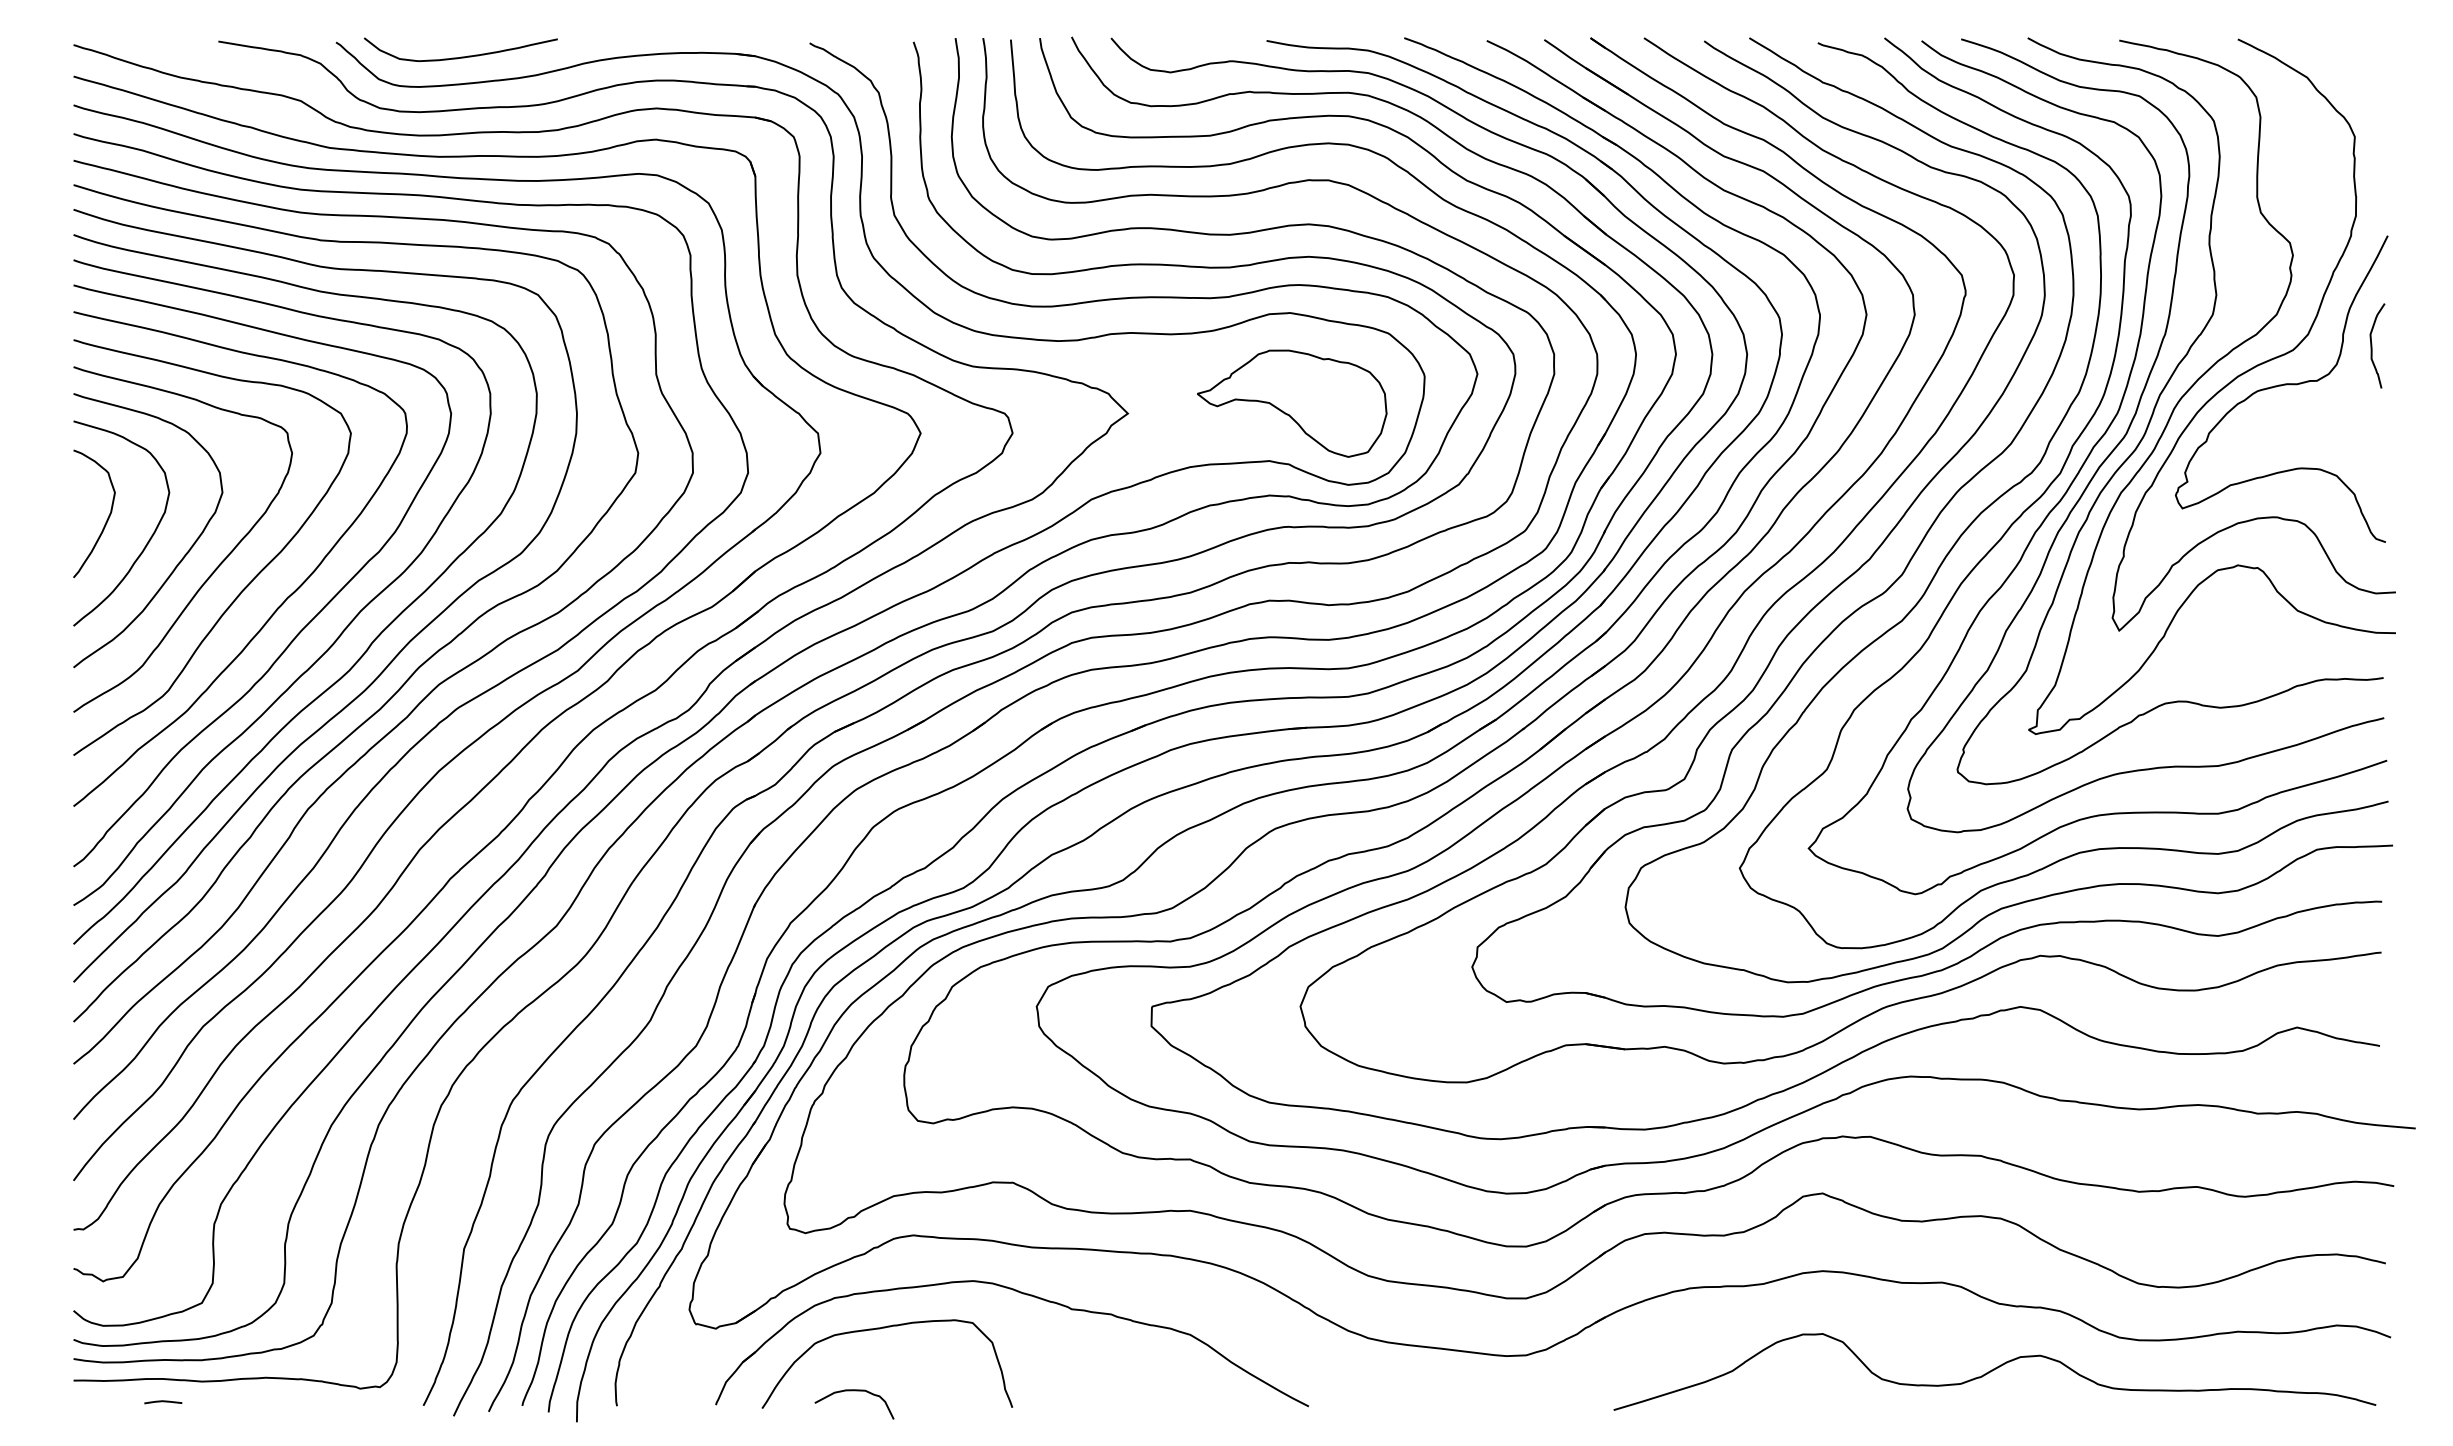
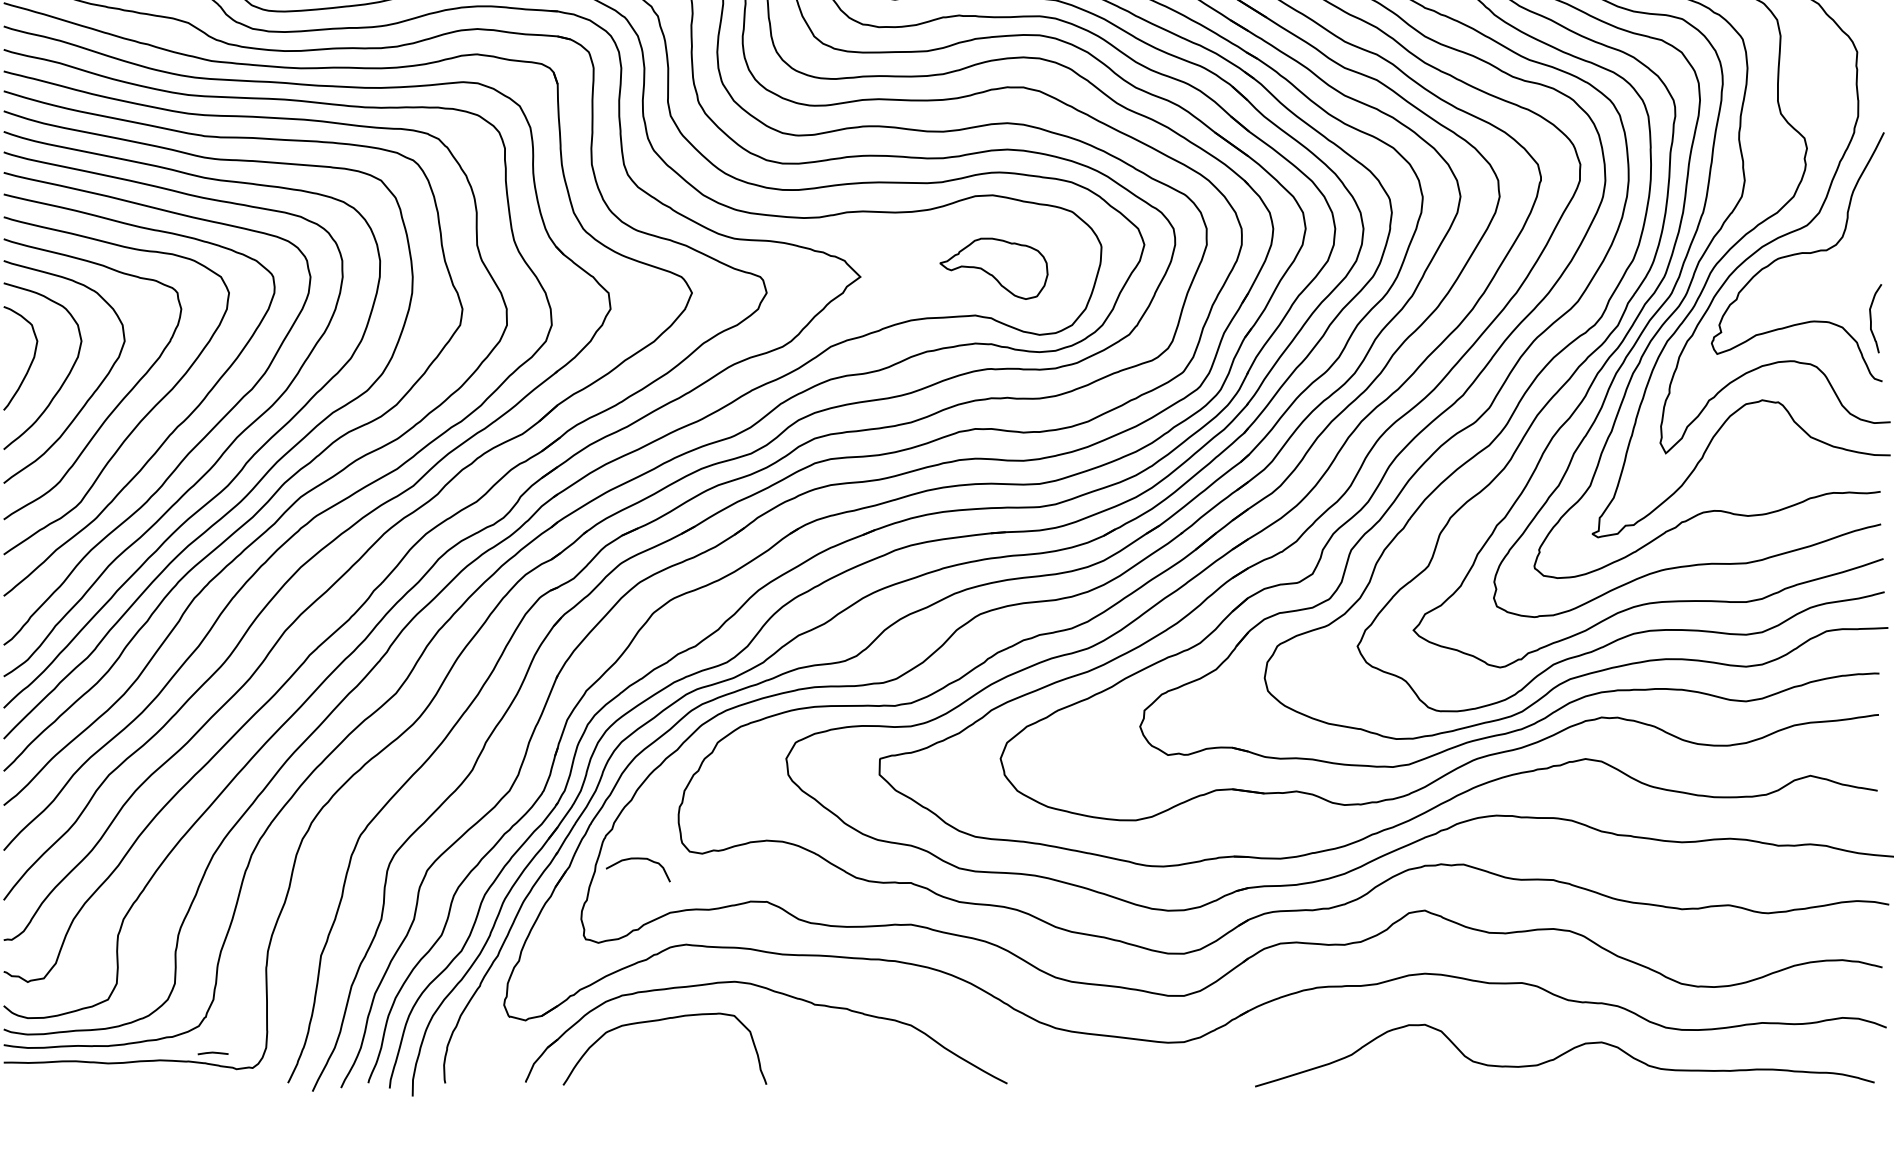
curve: (2372, 345) -> (1871, 318), moved
part: (1292, 403) -> (994, 268), size x0.7
curve: (854, 1391) -> (638, 859), moved
line: (163, 1402) -> (213, 1053), moved

